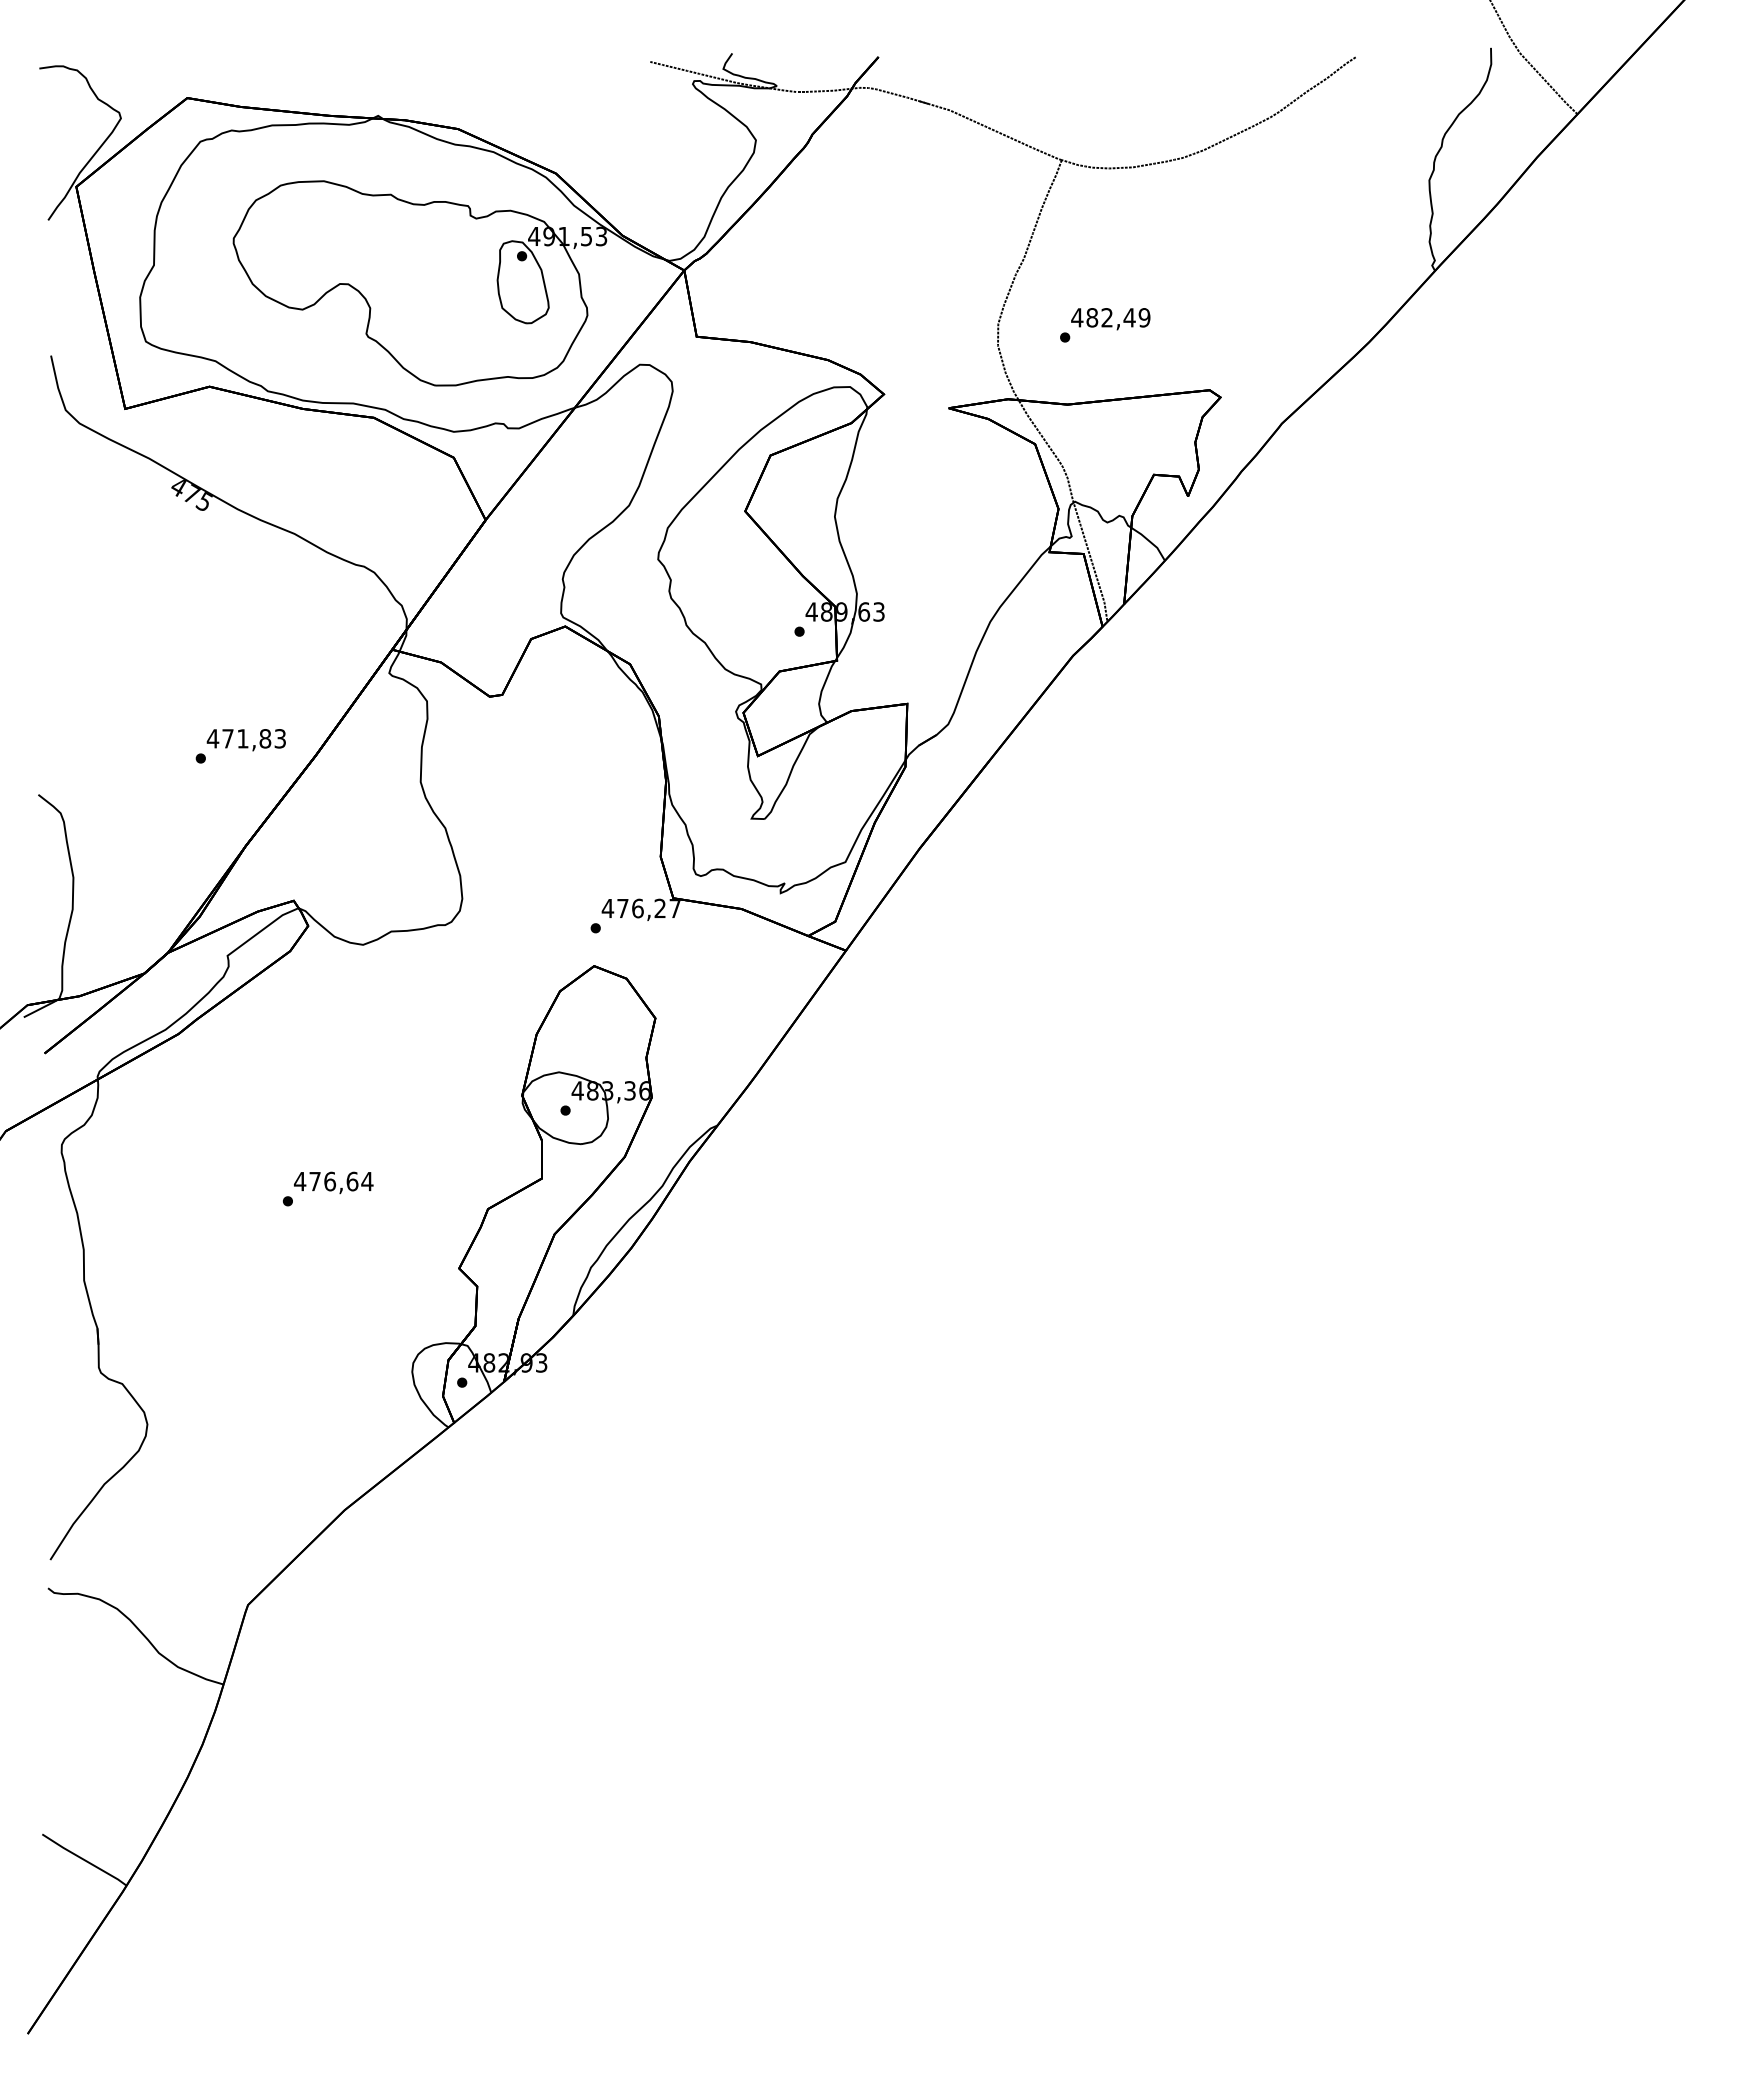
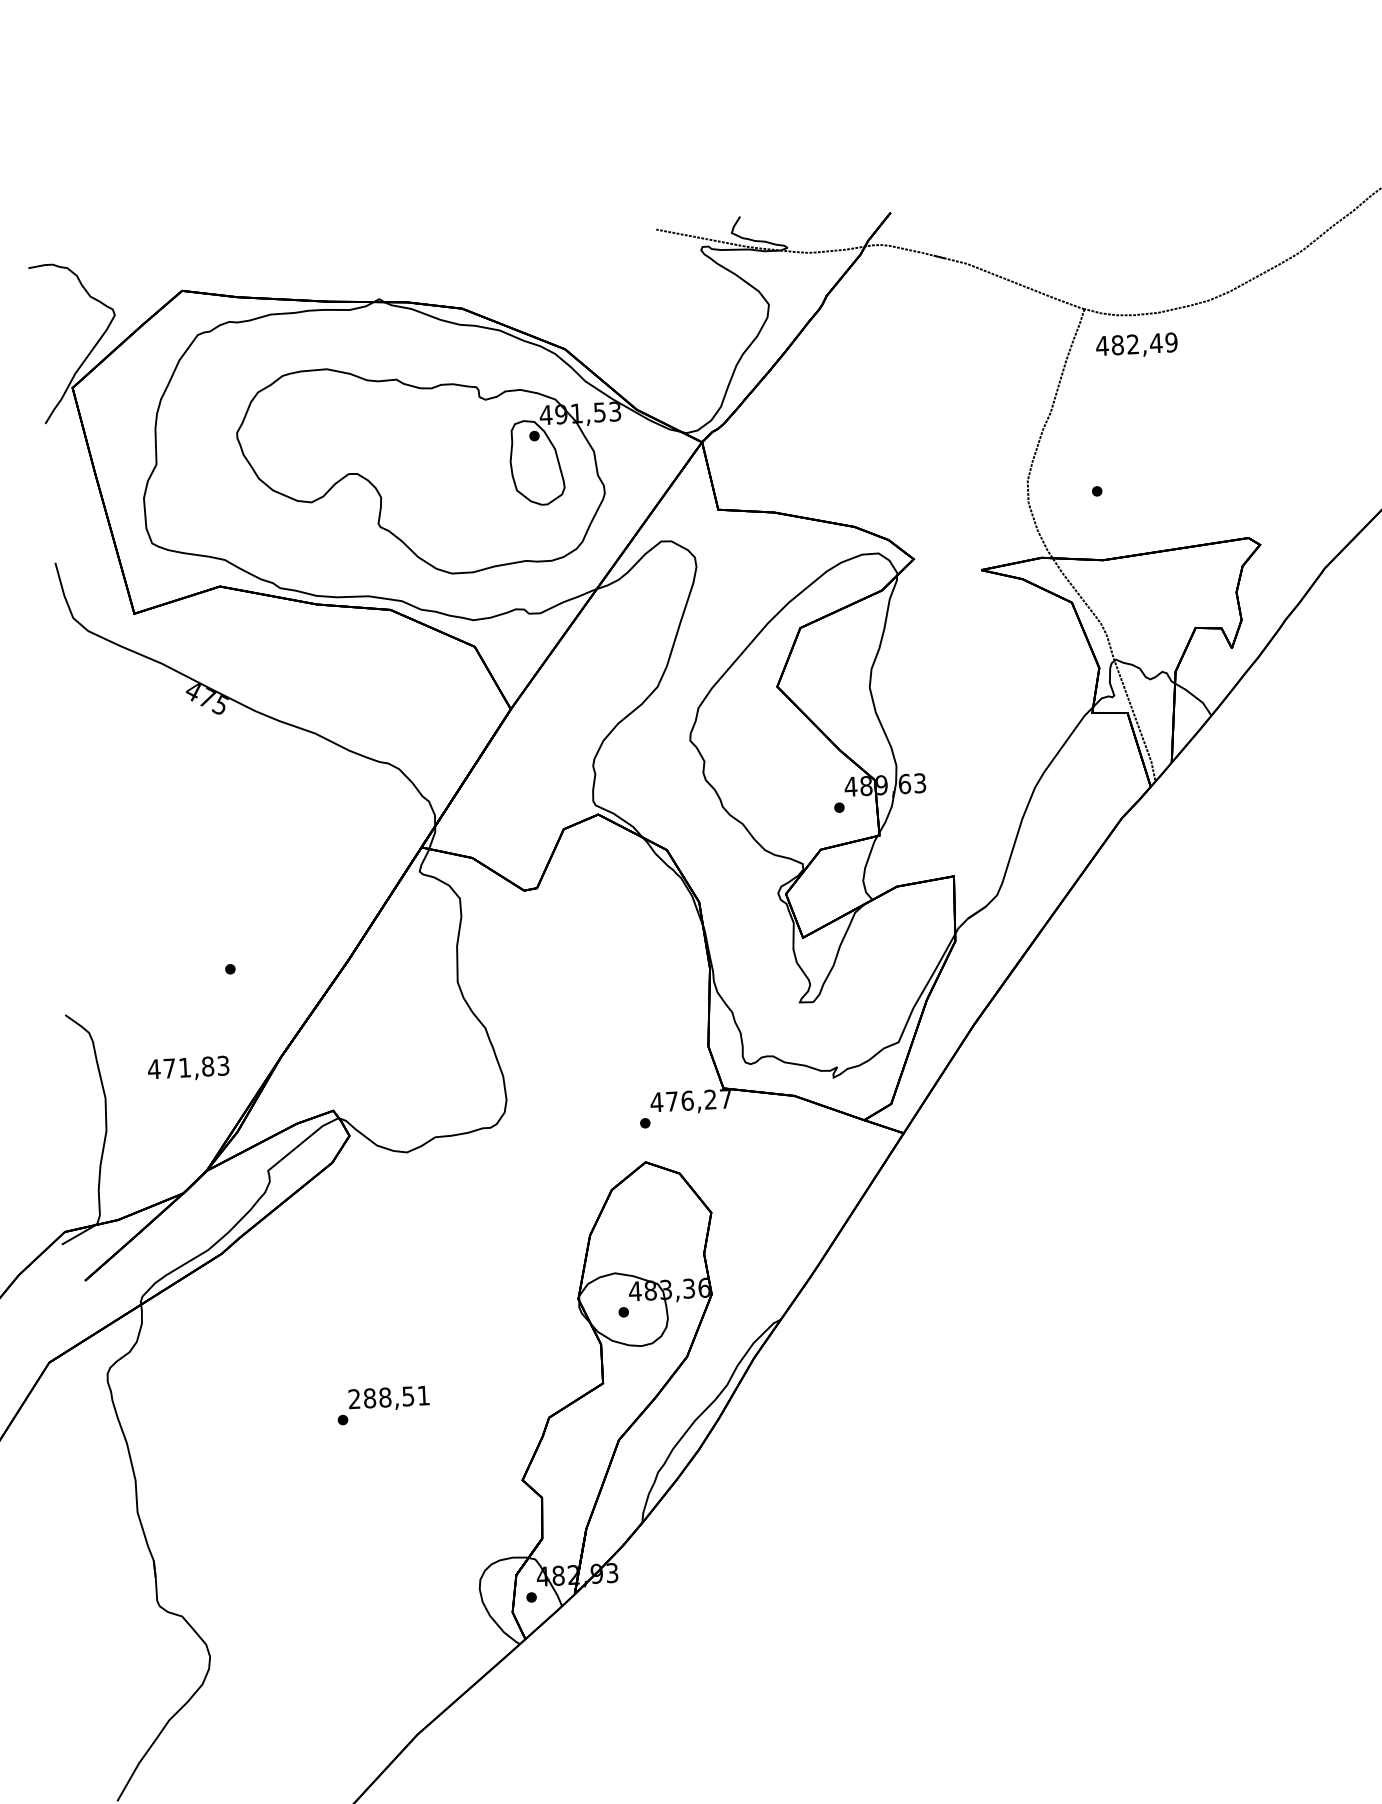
text: (1110, 319) -> (1136, 346), moved
text: (245, 740) -> (187, 1069), moved
text: (333, 1181) -> (388, 1397), 476,64 -> 288,51

